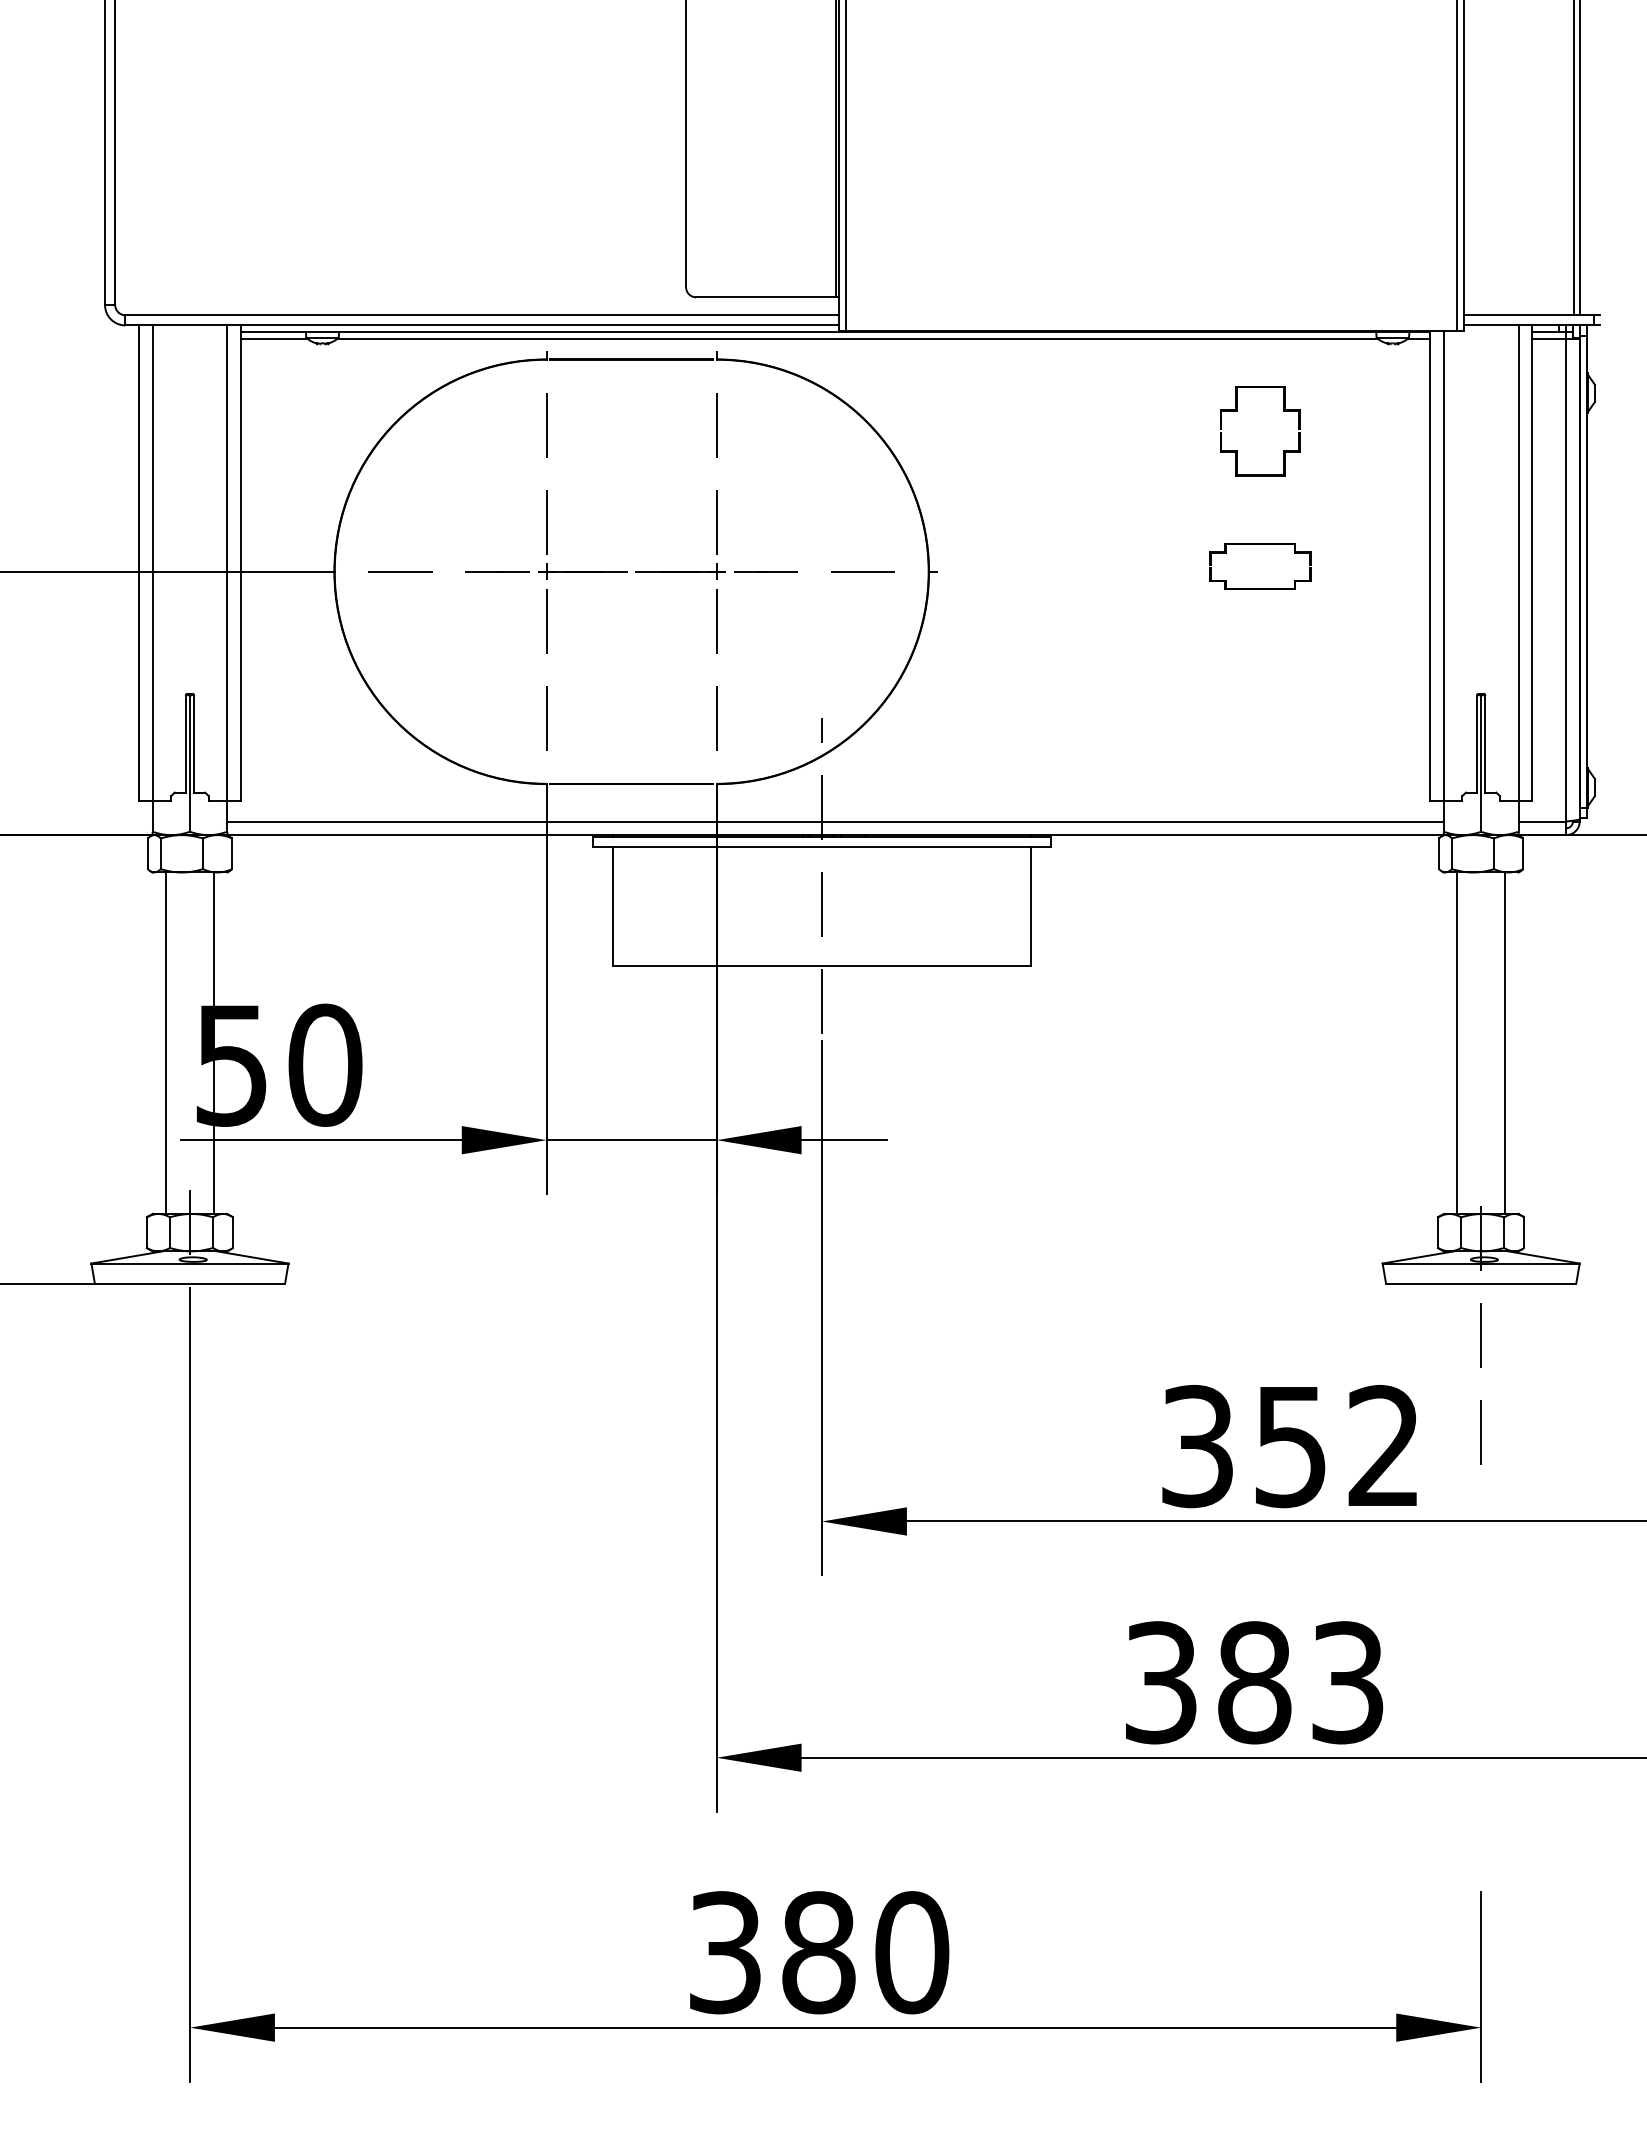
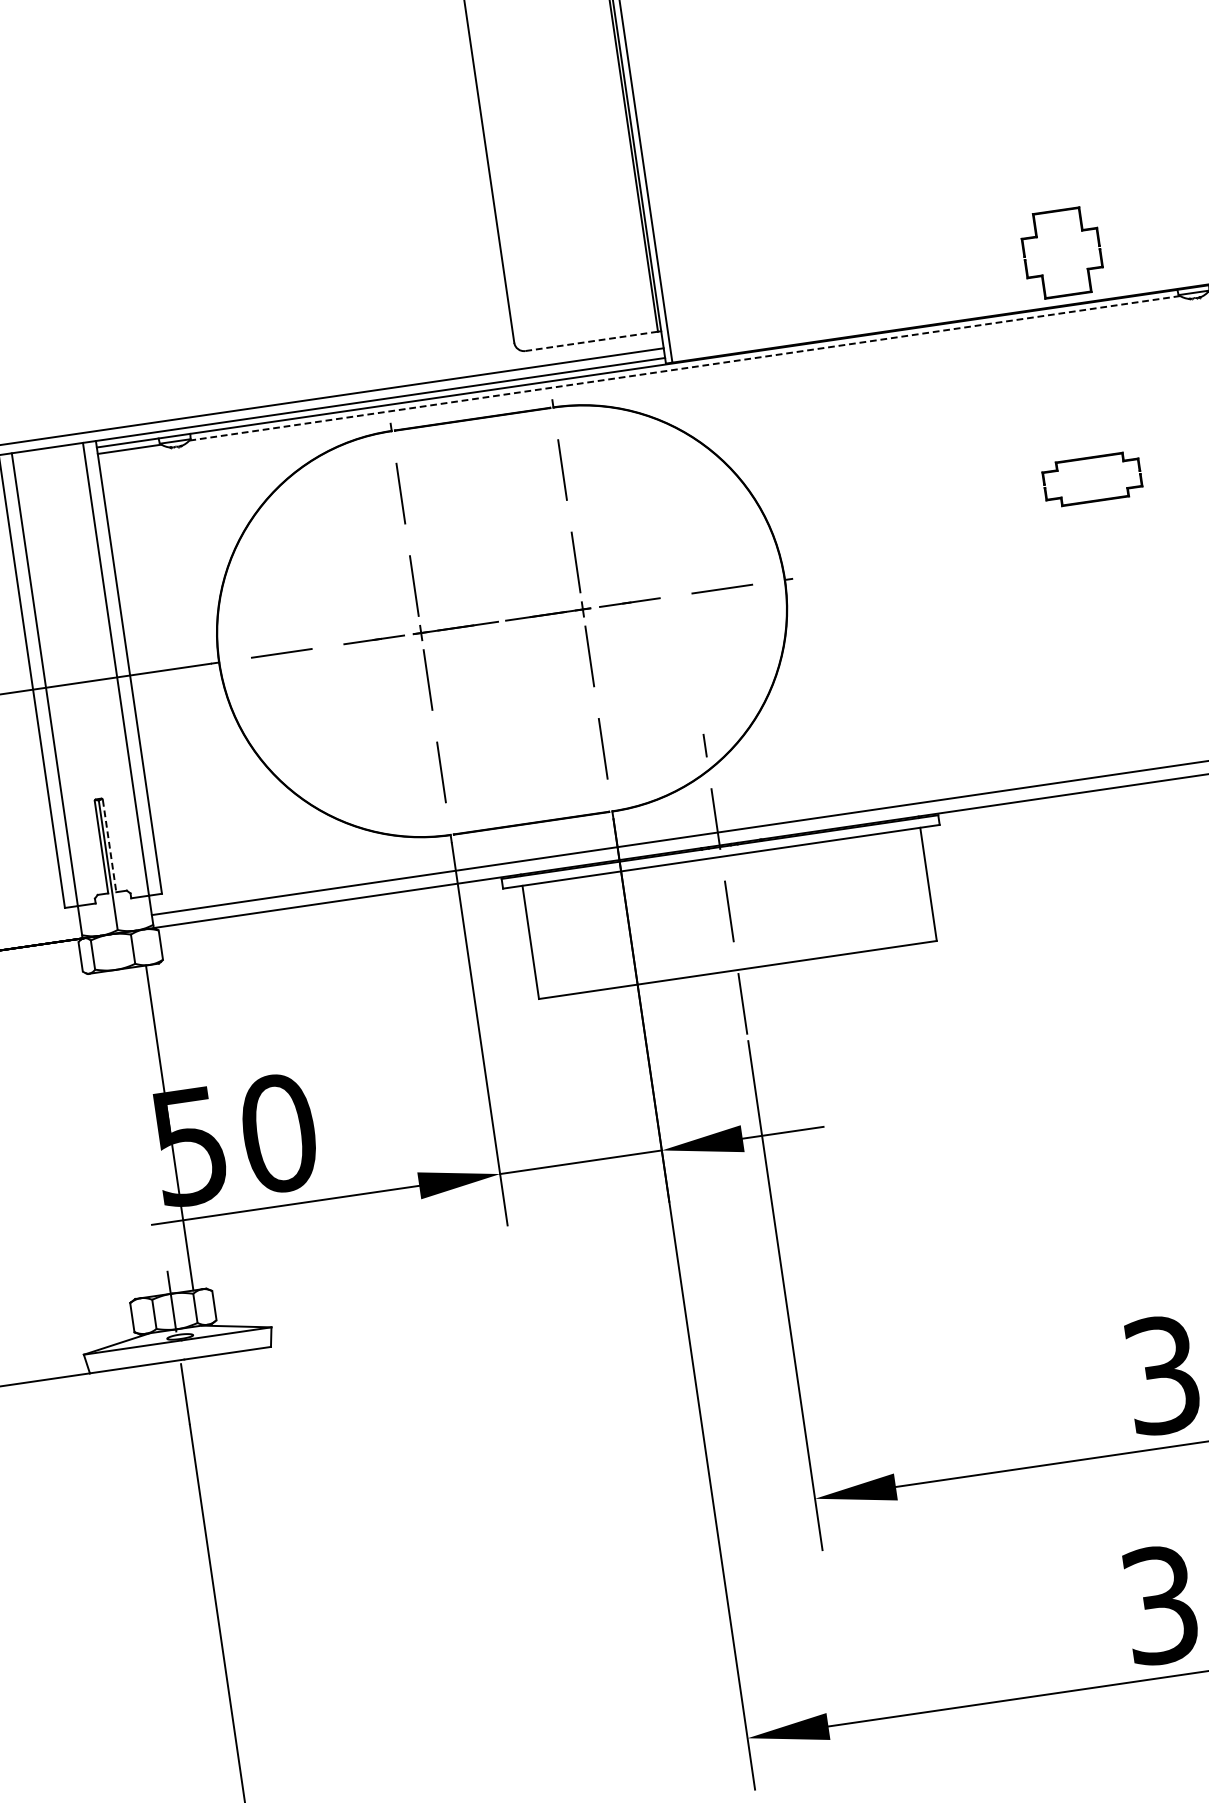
line: (765, 297) -> (591, 341), solid -> dashed
line: (858, 339) -> (685, 368), solid -> dashed
part: (1237, 450) -> (1043, 274), moved
part: (1260, 544) -> (1089, 458), moved
line: (194, 744) -> (109, 846), solid -> dashed
line: (166, 1042) -> (124, 1133), removed

